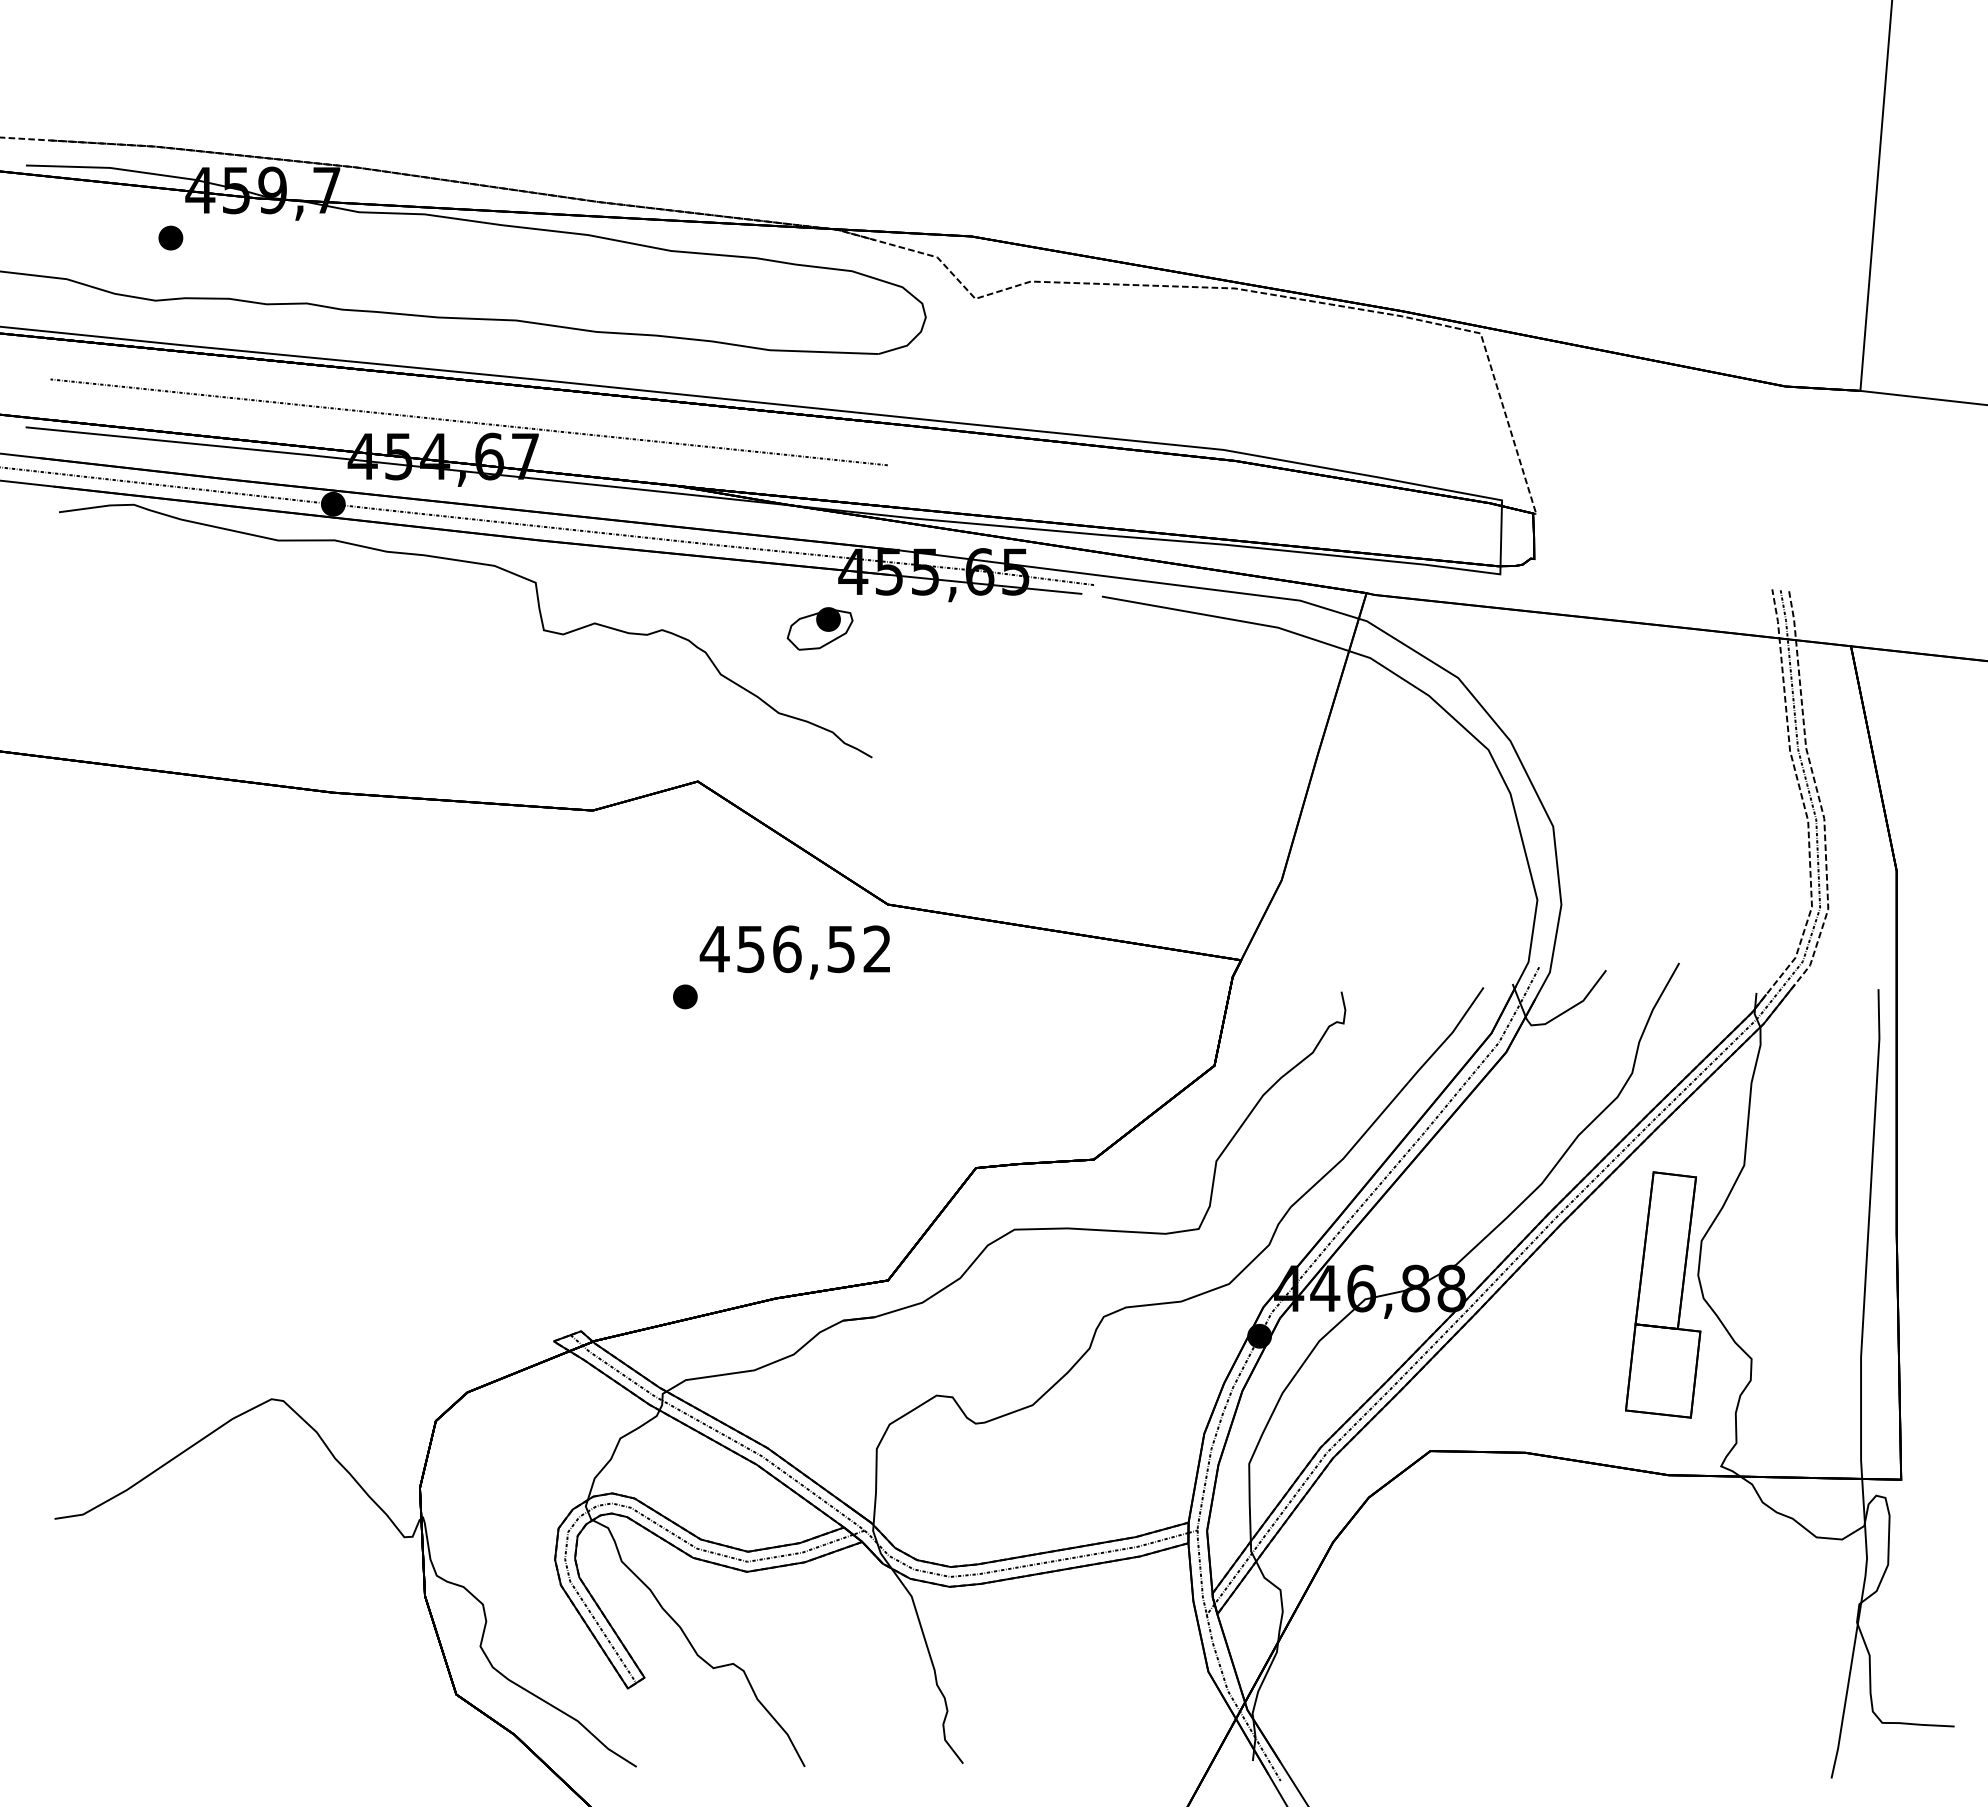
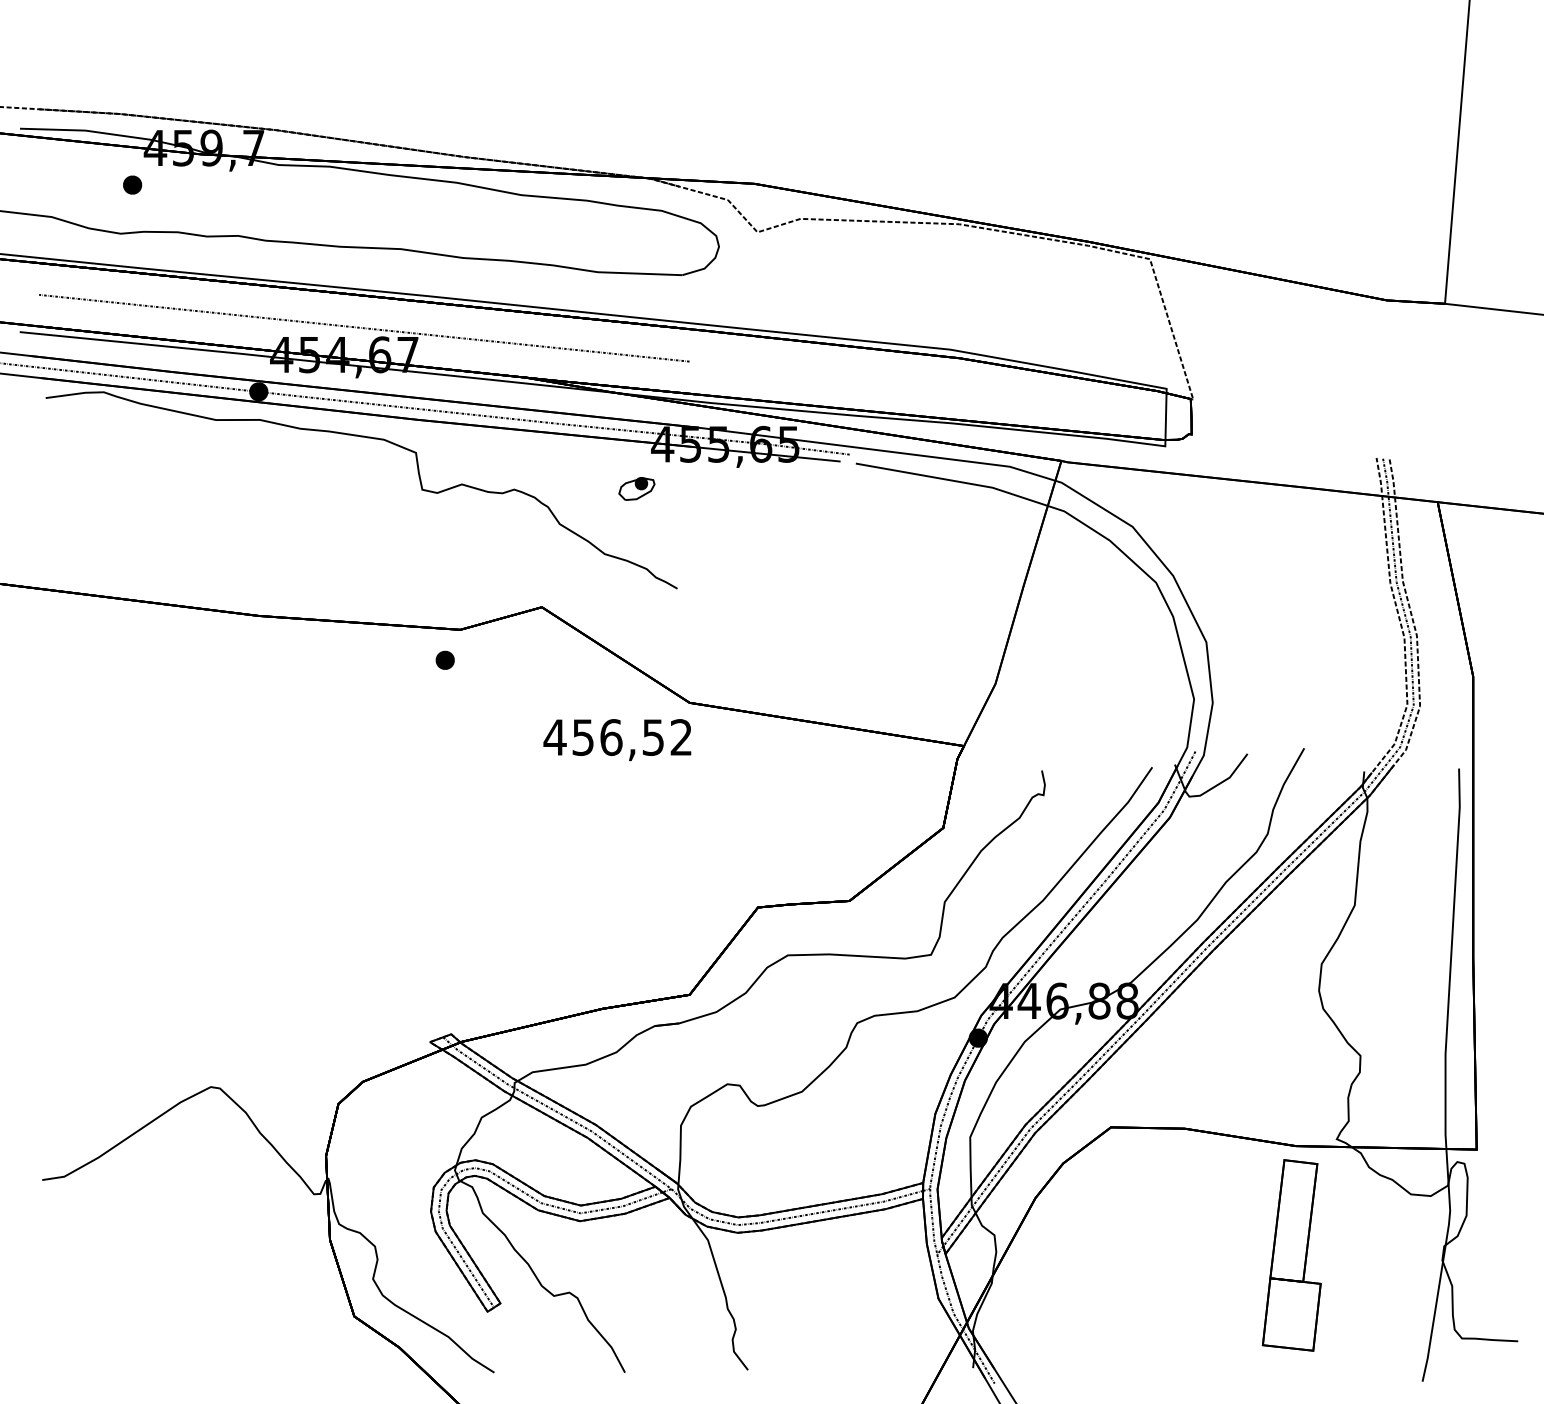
part: (819, 628) -> (636, 488), size x0.7
part: (685, 996) -> (445, 660), moved
part: (1663, 1294) -> (1292, 1255), moved

